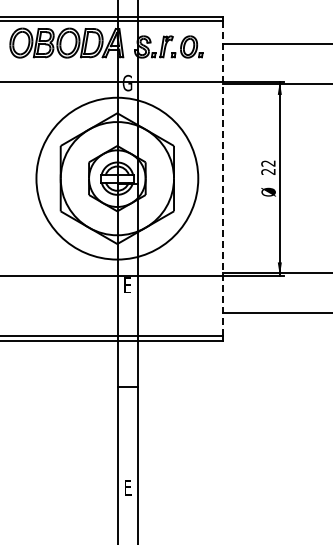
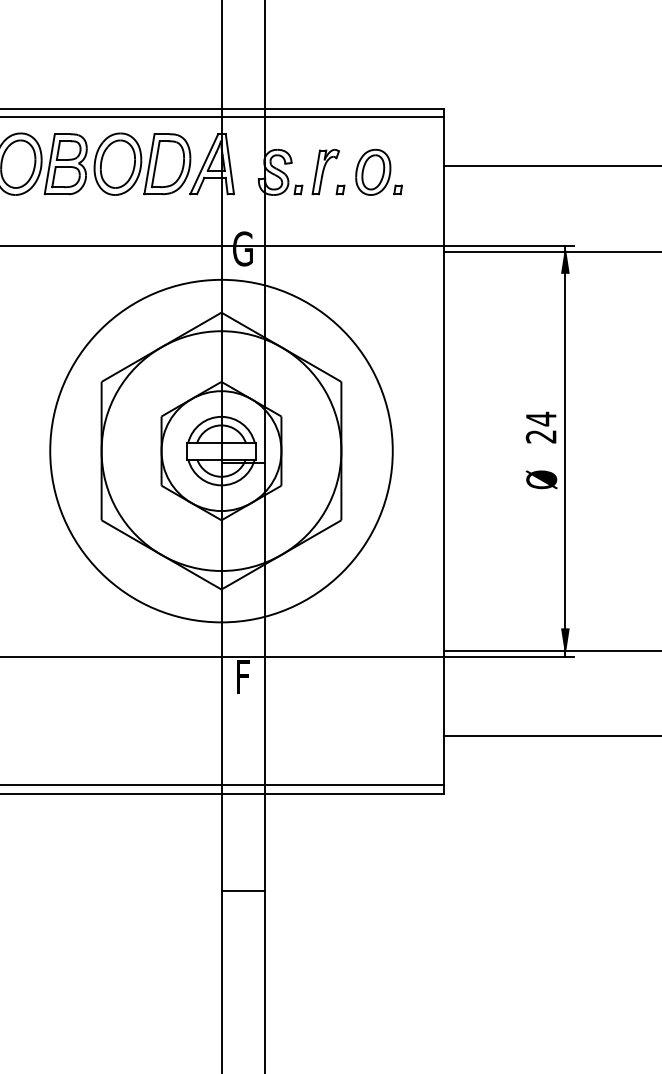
text: (268, 163) -> (541, 418), 22 -> 24
line: (222, 178) -> (444, 450), dashed -> solid
text: (127, 284) -> (242, 675), E -> F

